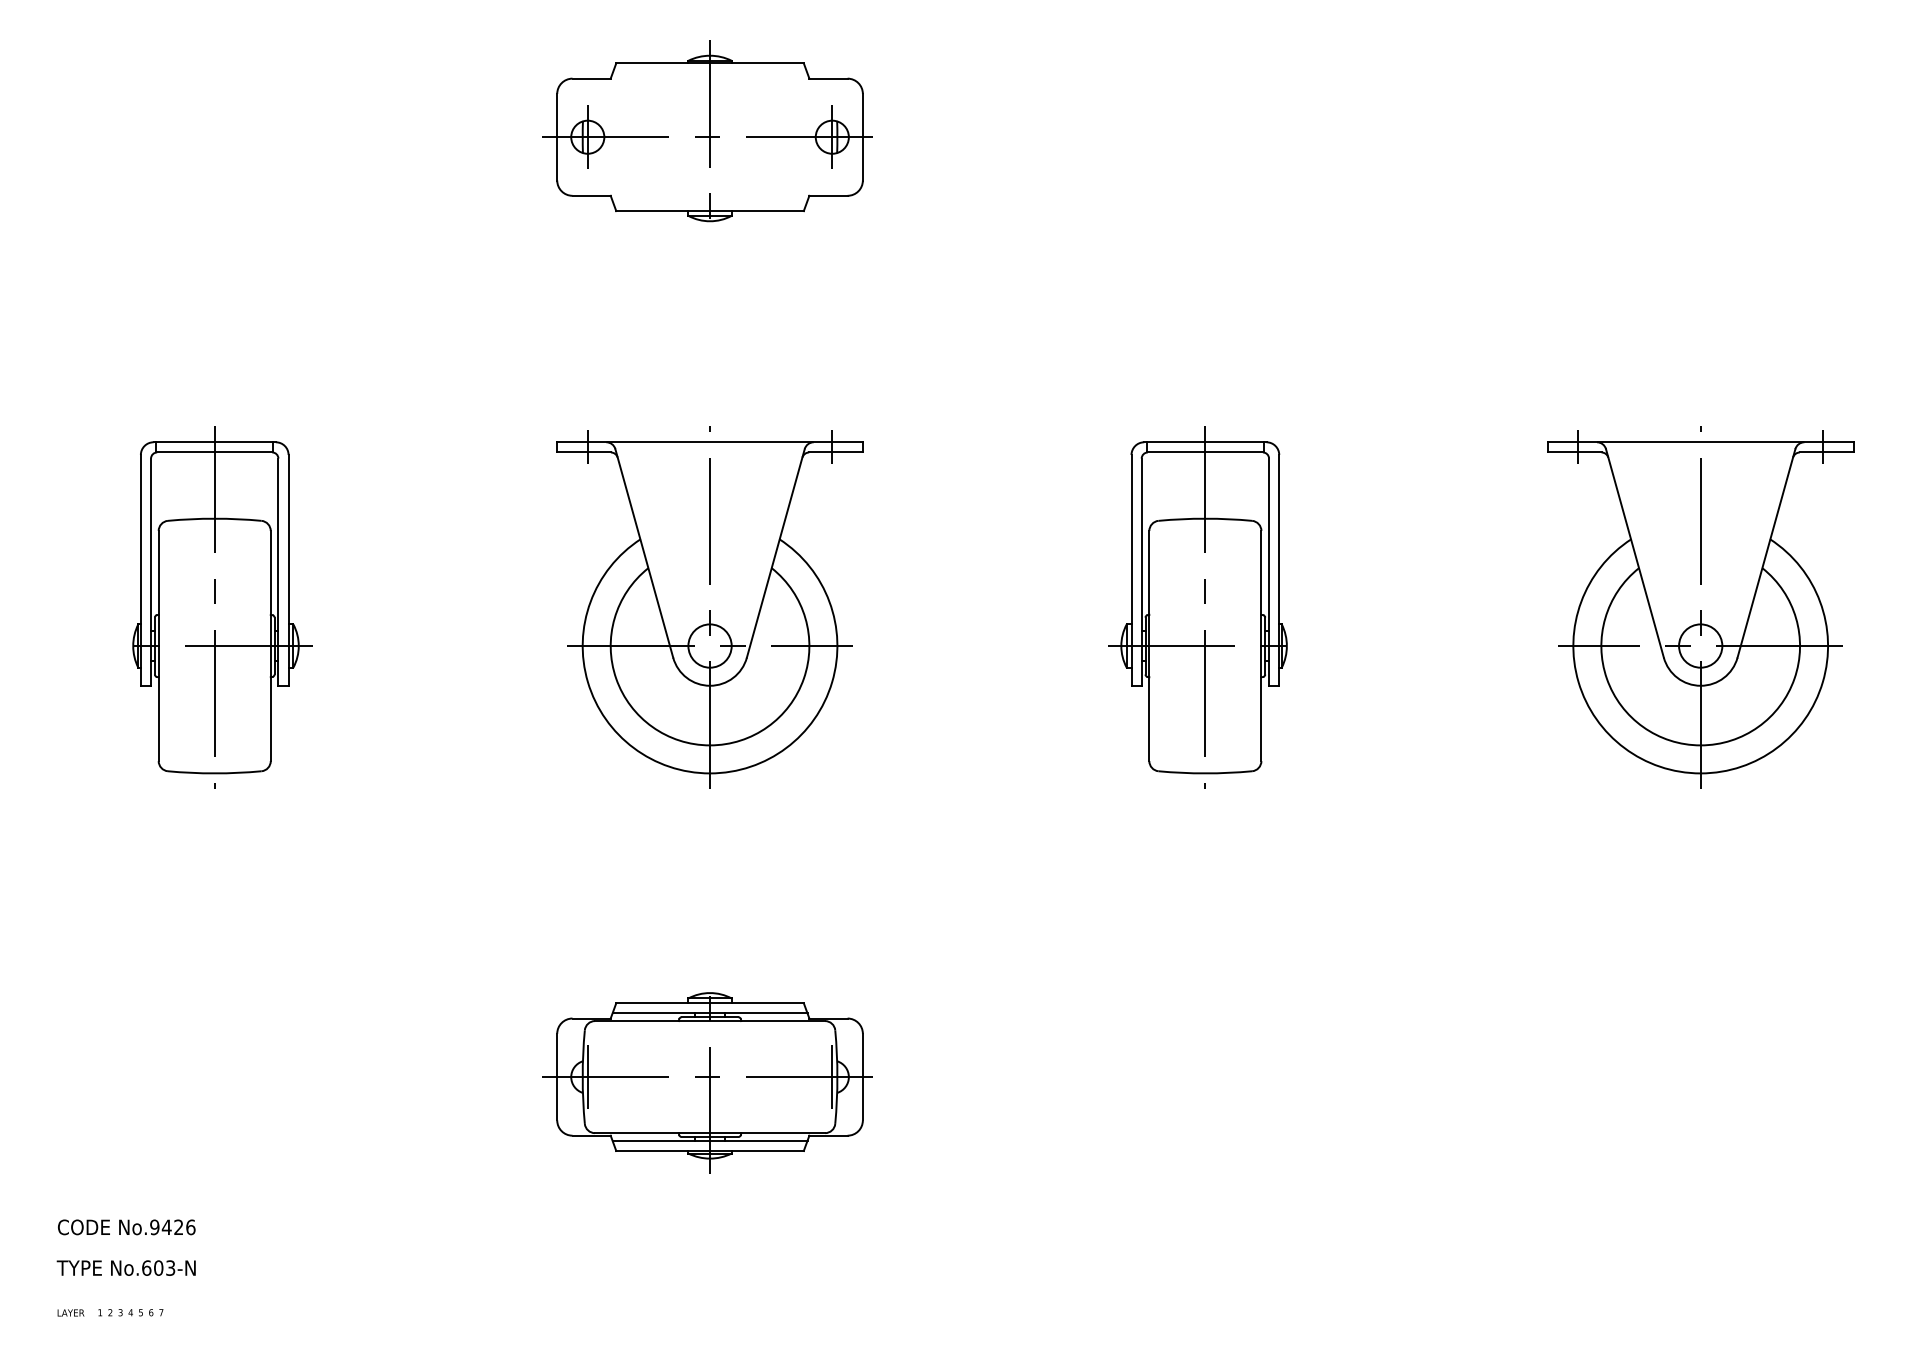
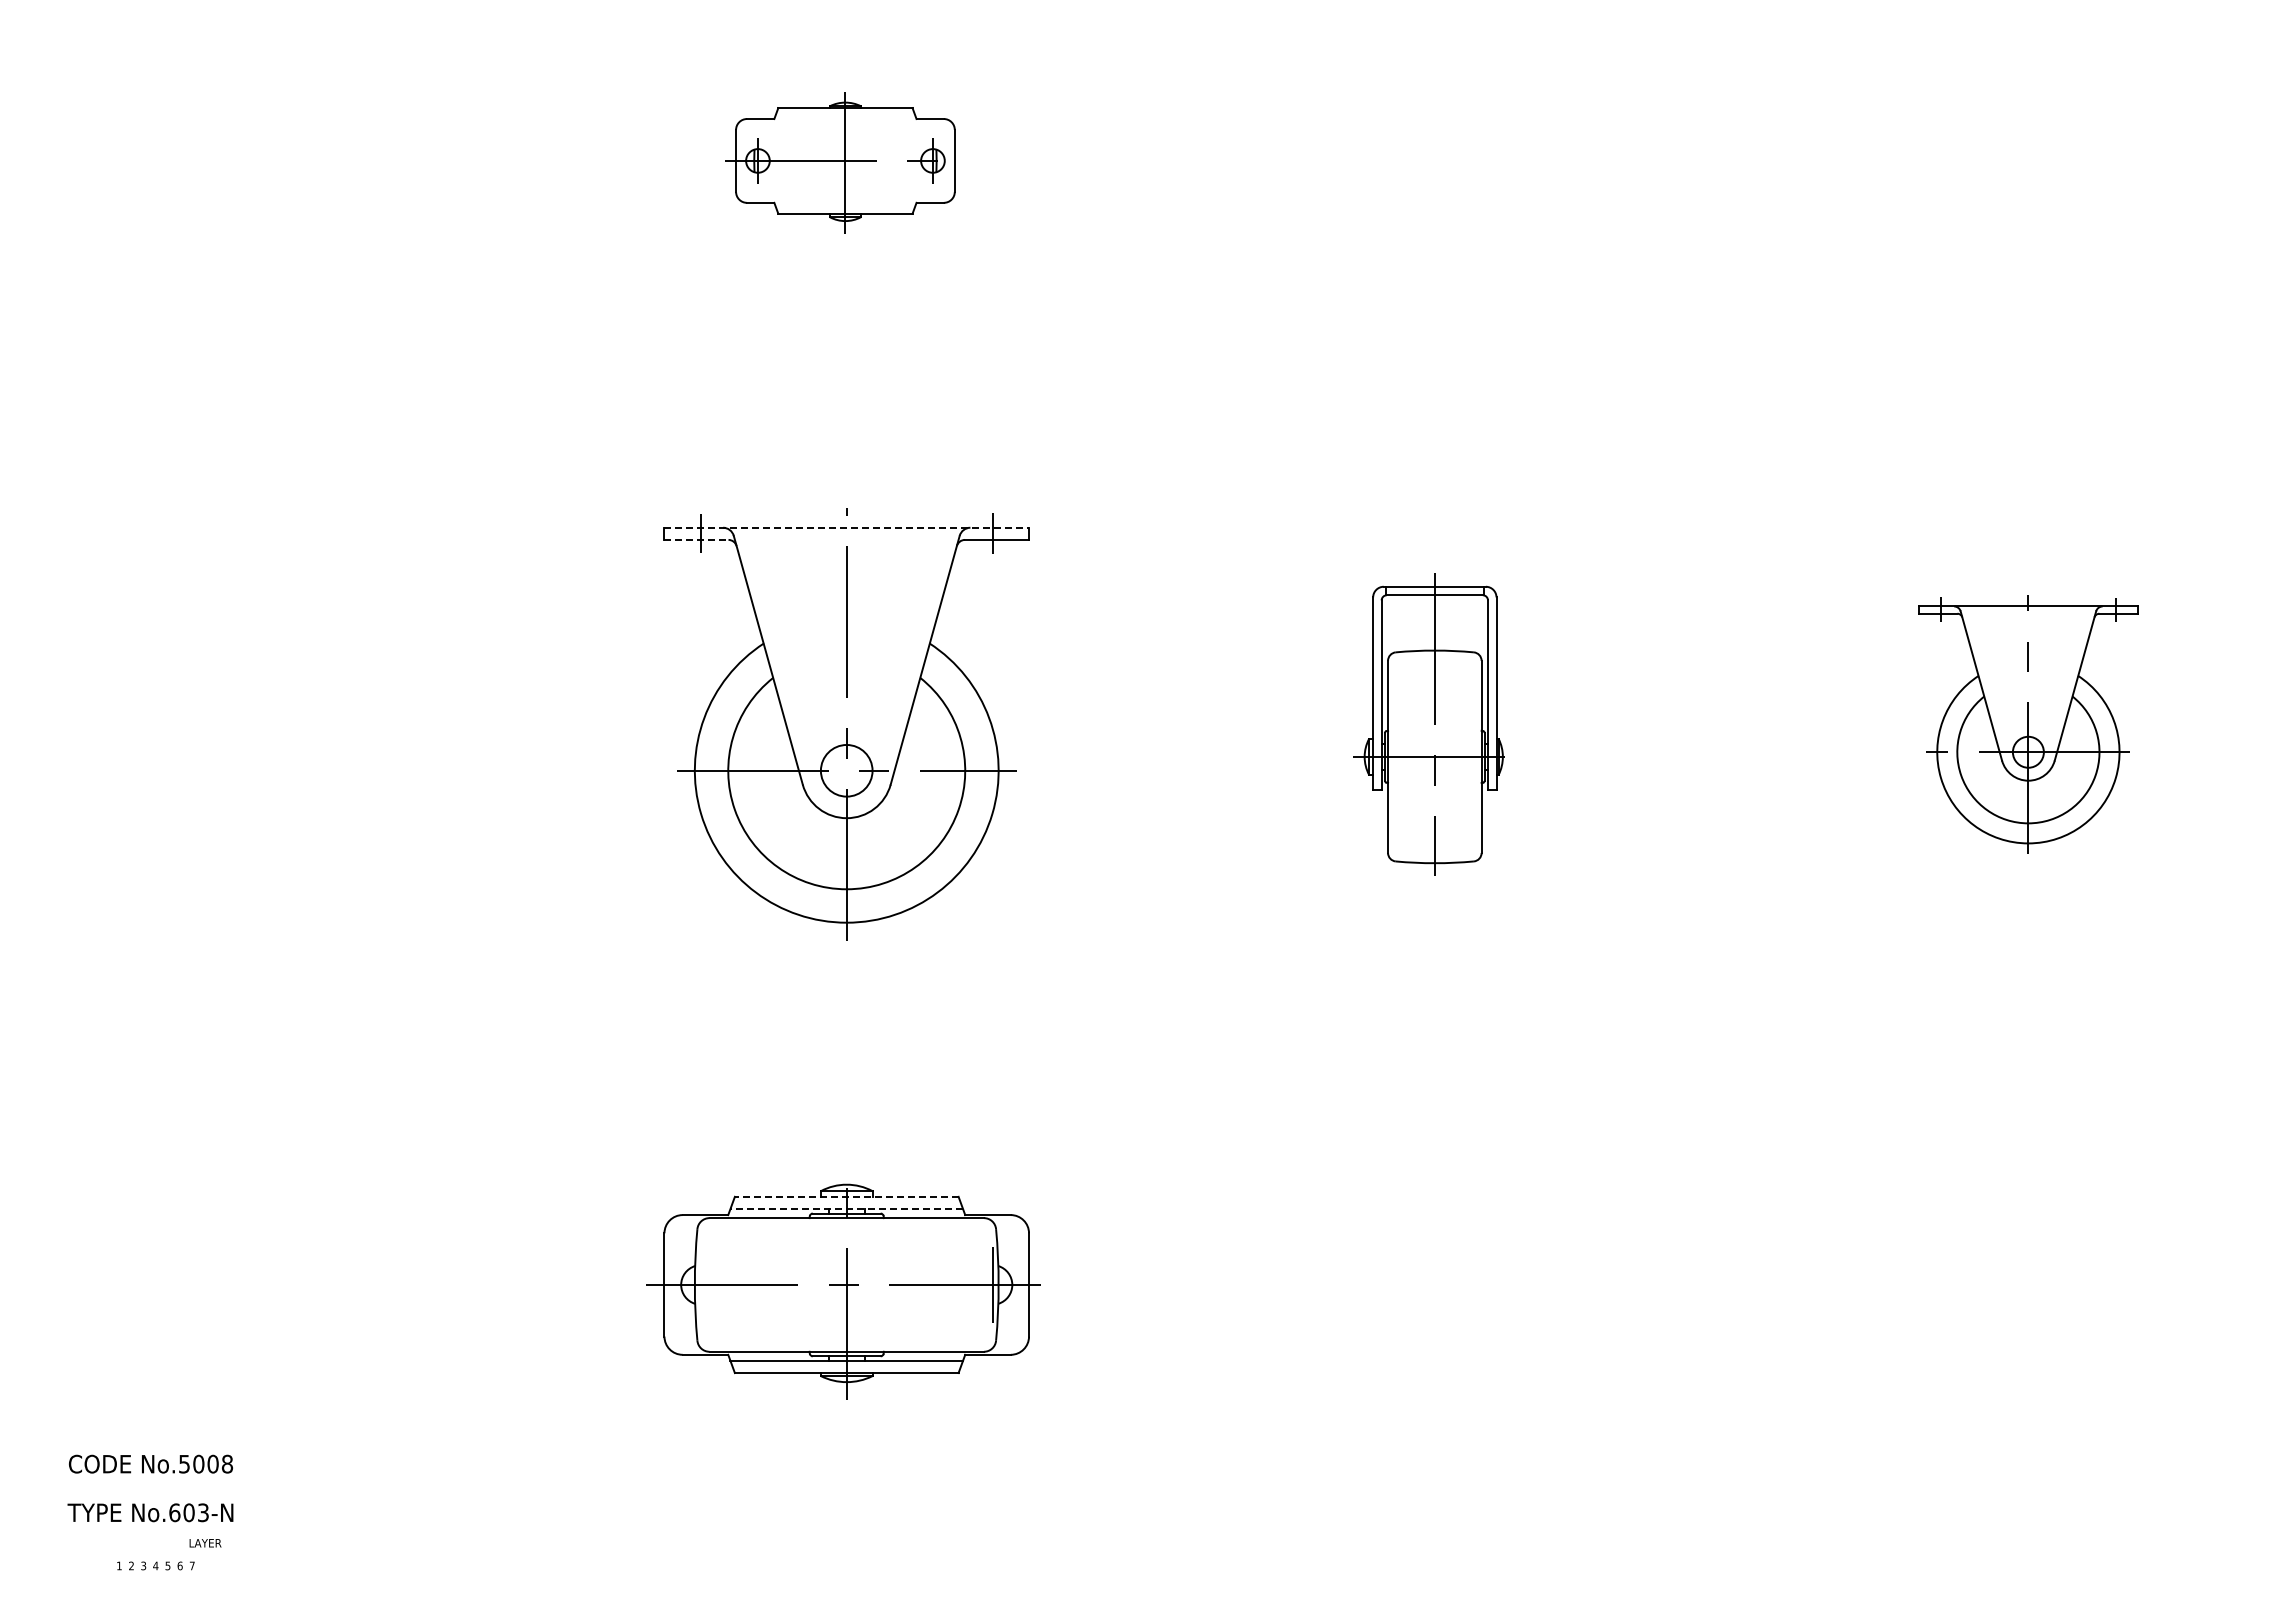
part: (707, 131) -> (843, 156), size x0.6
line: (710, 442) -> (847, 527), solid -> dashed
line: (584, 452) -> (696, 539), solid -> dashed
part: (221, 607) -> (264, 724), removed
part: (1197, 607) -> (1428, 724), size x0.7
part: (1700, 607) -> (2028, 724), size x0.6
line: (709, 1002) -> (846, 1196), solid -> dashed
line: (709, 1013) -> (846, 1208), solid -> dashed
line: (587, 1076) -> (700, 1284), removed
text: (172, 1226) -> (205, 1463), No.9426 -> No.5008
text: (70, 1313) -> (205, 1543), moved

